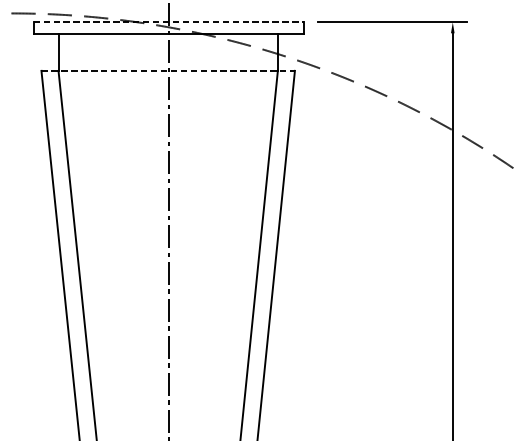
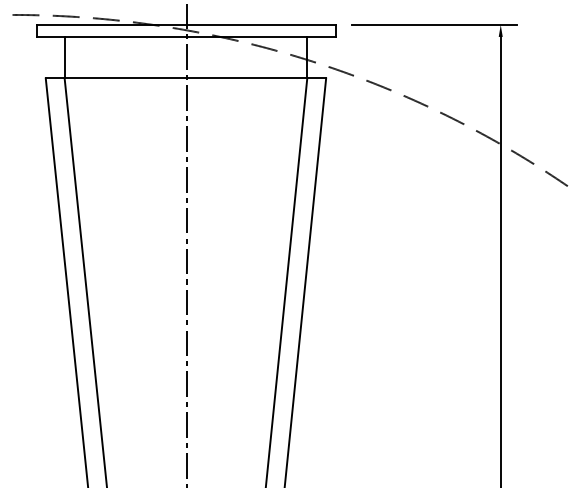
line: (169, 22) -> (187, 24), dashed -> solid
line: (168, 70) -> (186, 78), dashed -> solid

